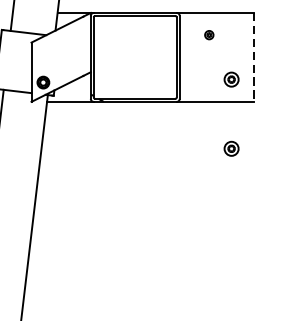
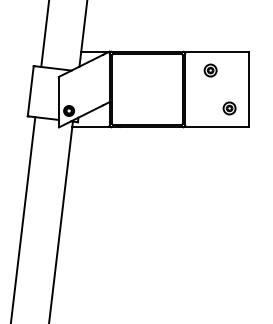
part: (209, 35) -> (210, 70), size x1.67
line: (253, 57) -> (248, 89), dashed -> solid
part: (231, 148) -> (229, 167), removed

